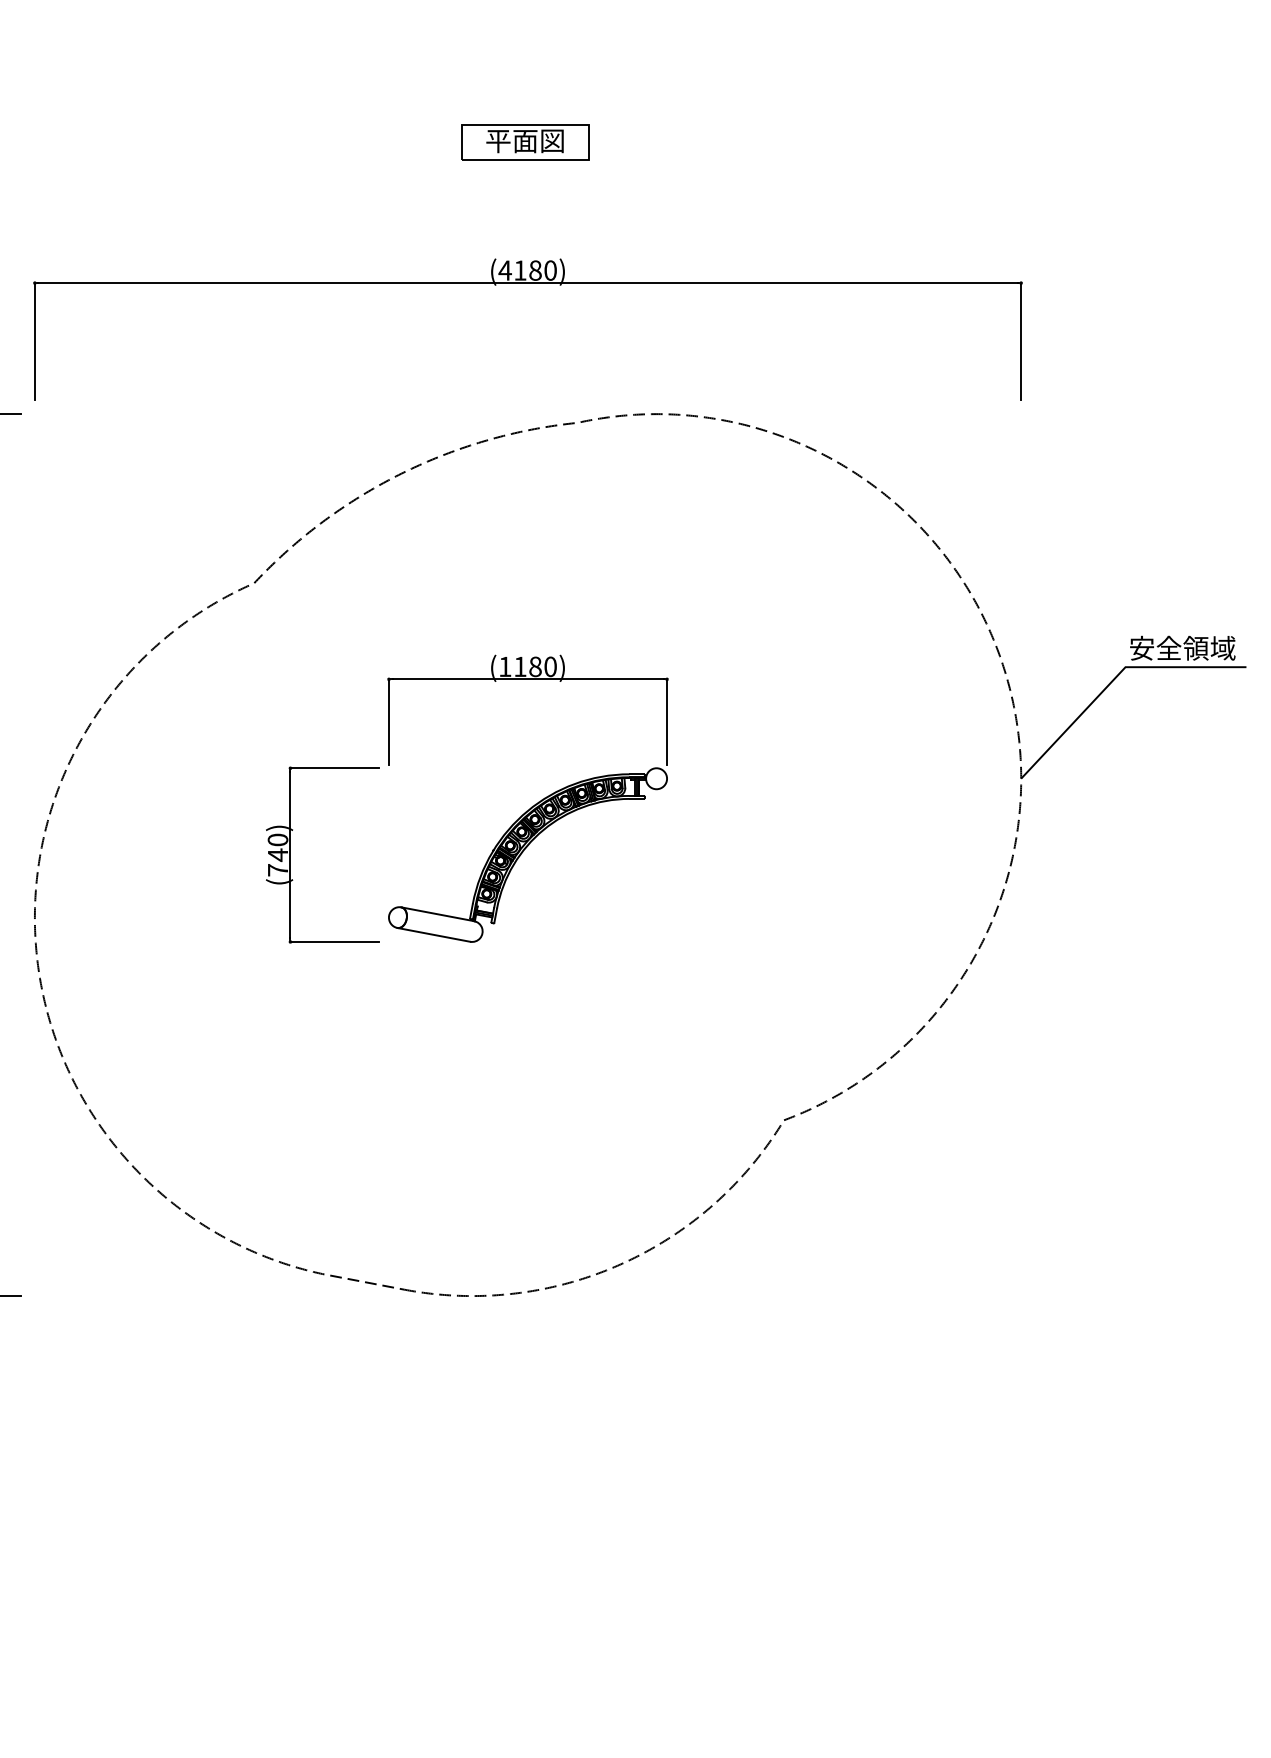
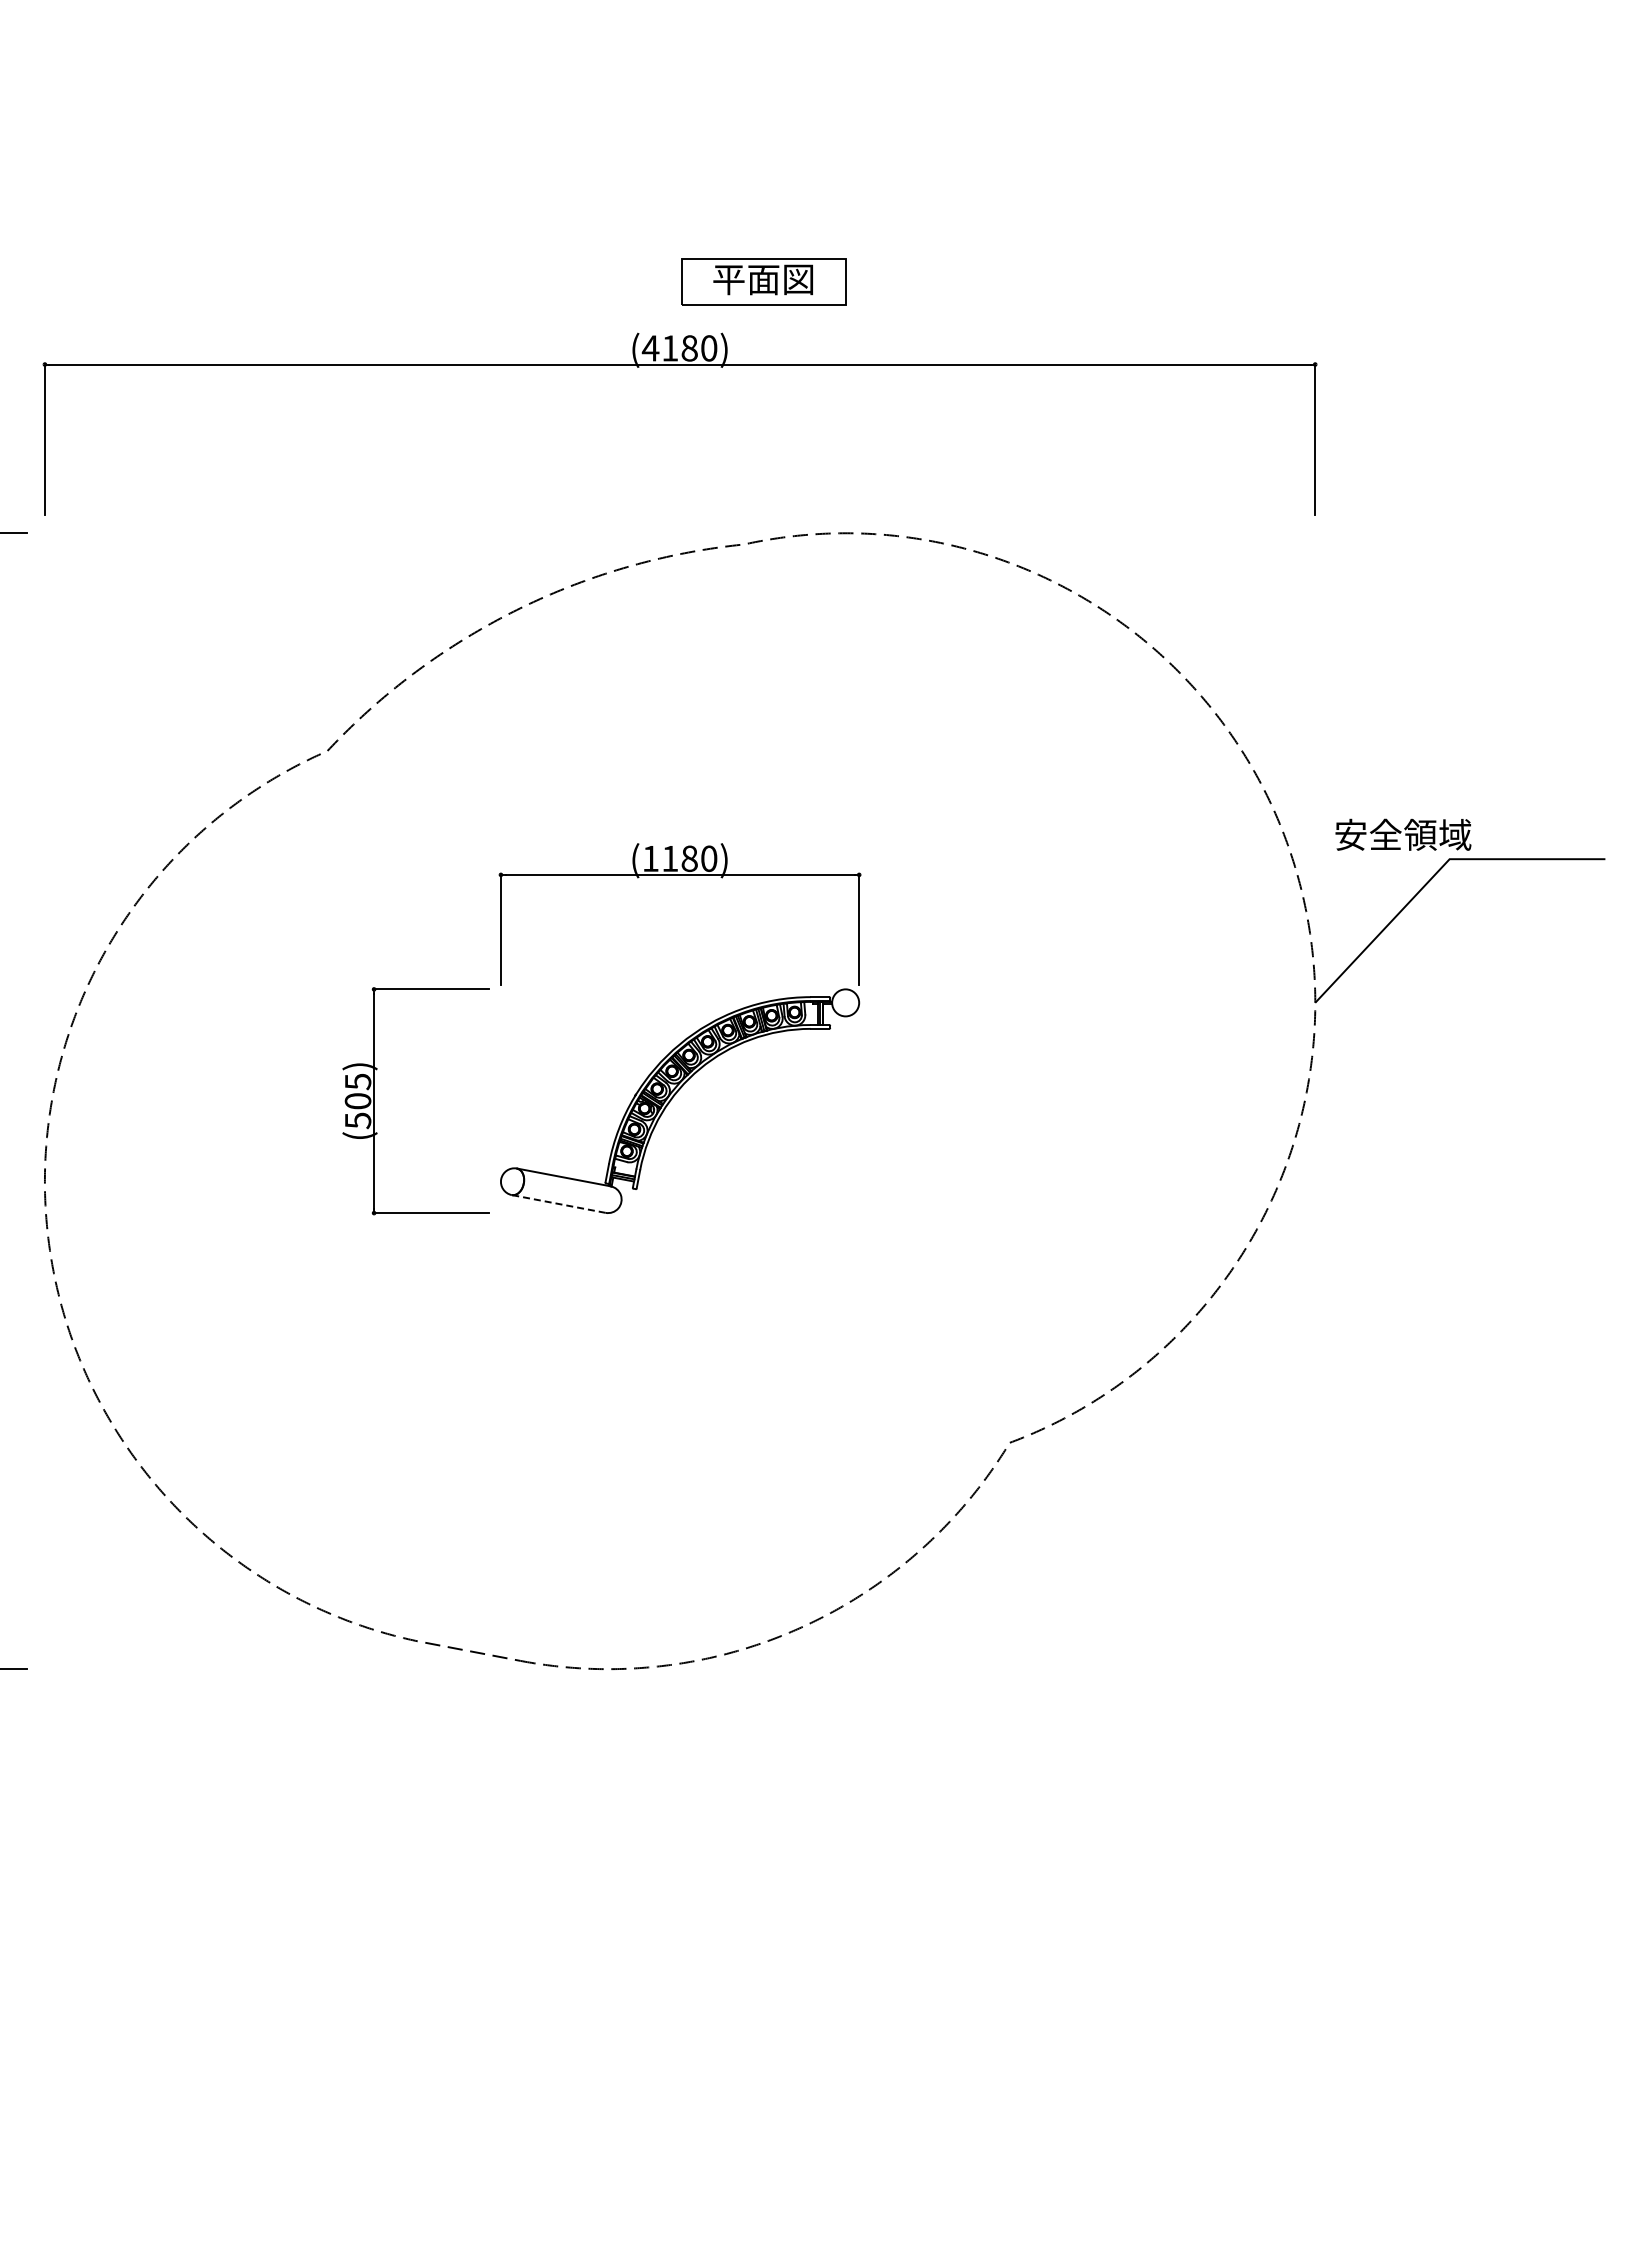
part: (525, 142) -> (763, 281), moved
text: (1182, 648) -> (1403, 834), moved
text: (277, 855) -> (357, 1101), (740) -> (505)
line: (433, 934) -> (558, 1203), solid -> dashed

